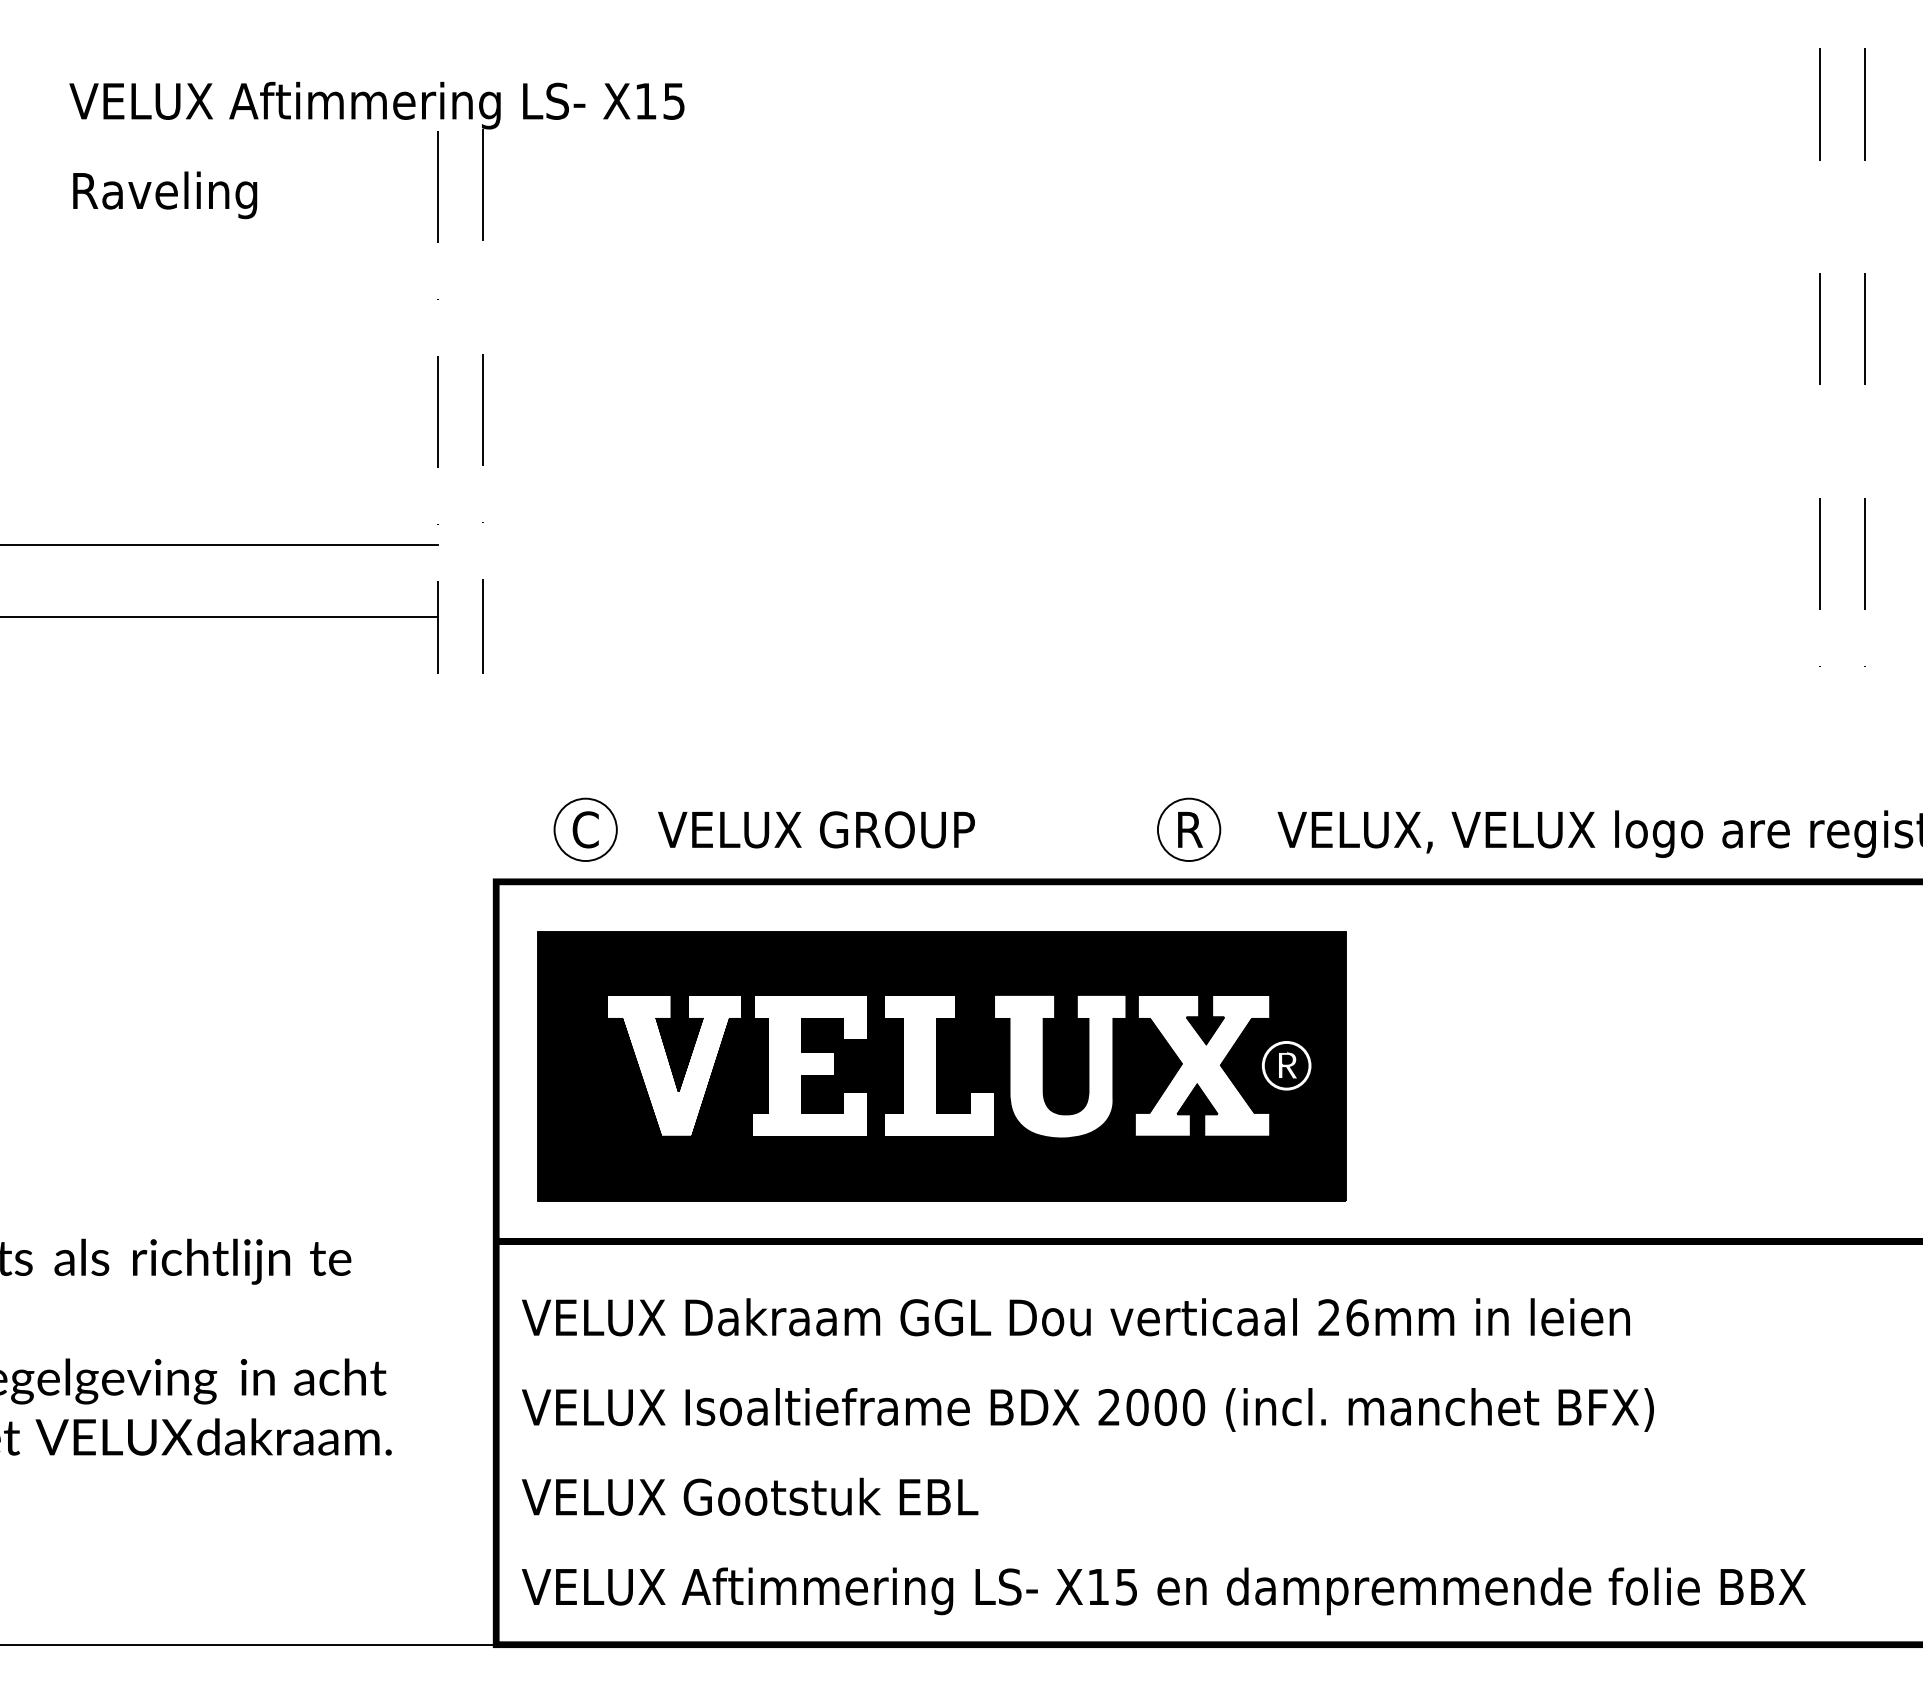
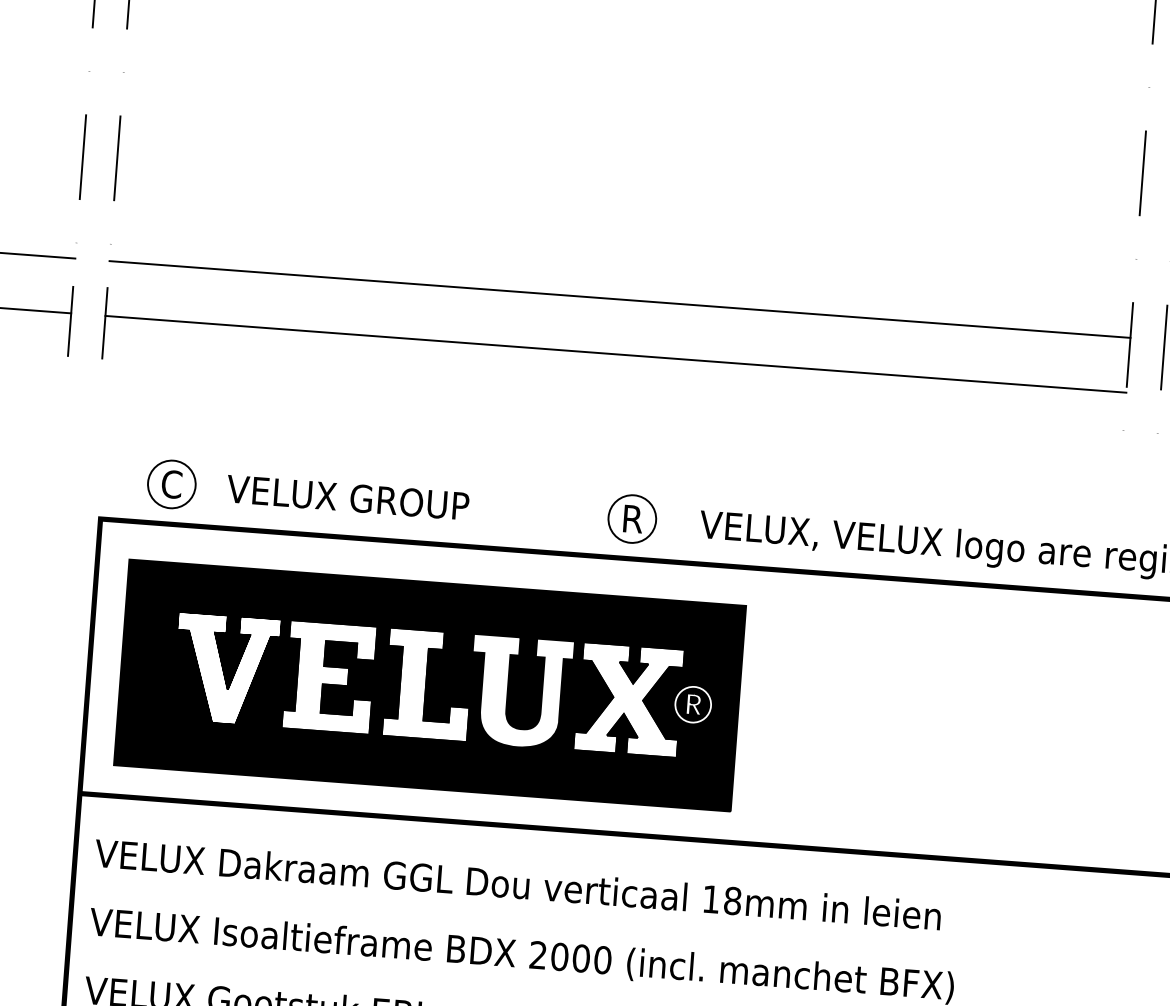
line: (1151, 544) -> (620, 299), added
line: (1151, 616) -> (615, 354), added
text: (1343, 1317) -> (722, 900), 26mm -> 18mm

